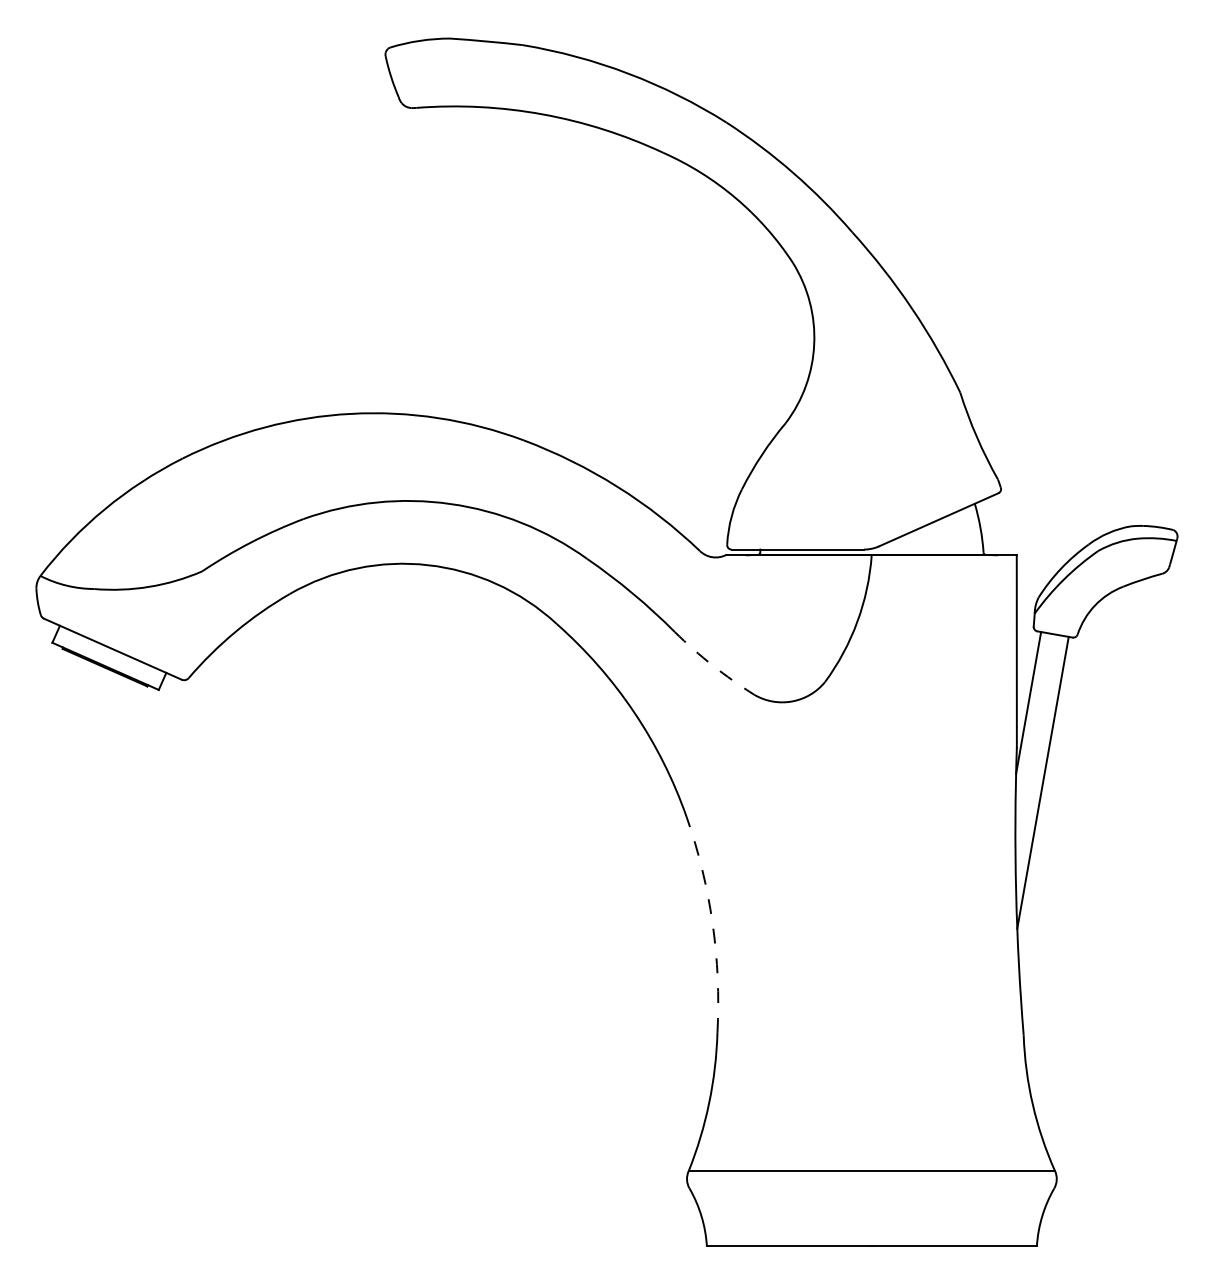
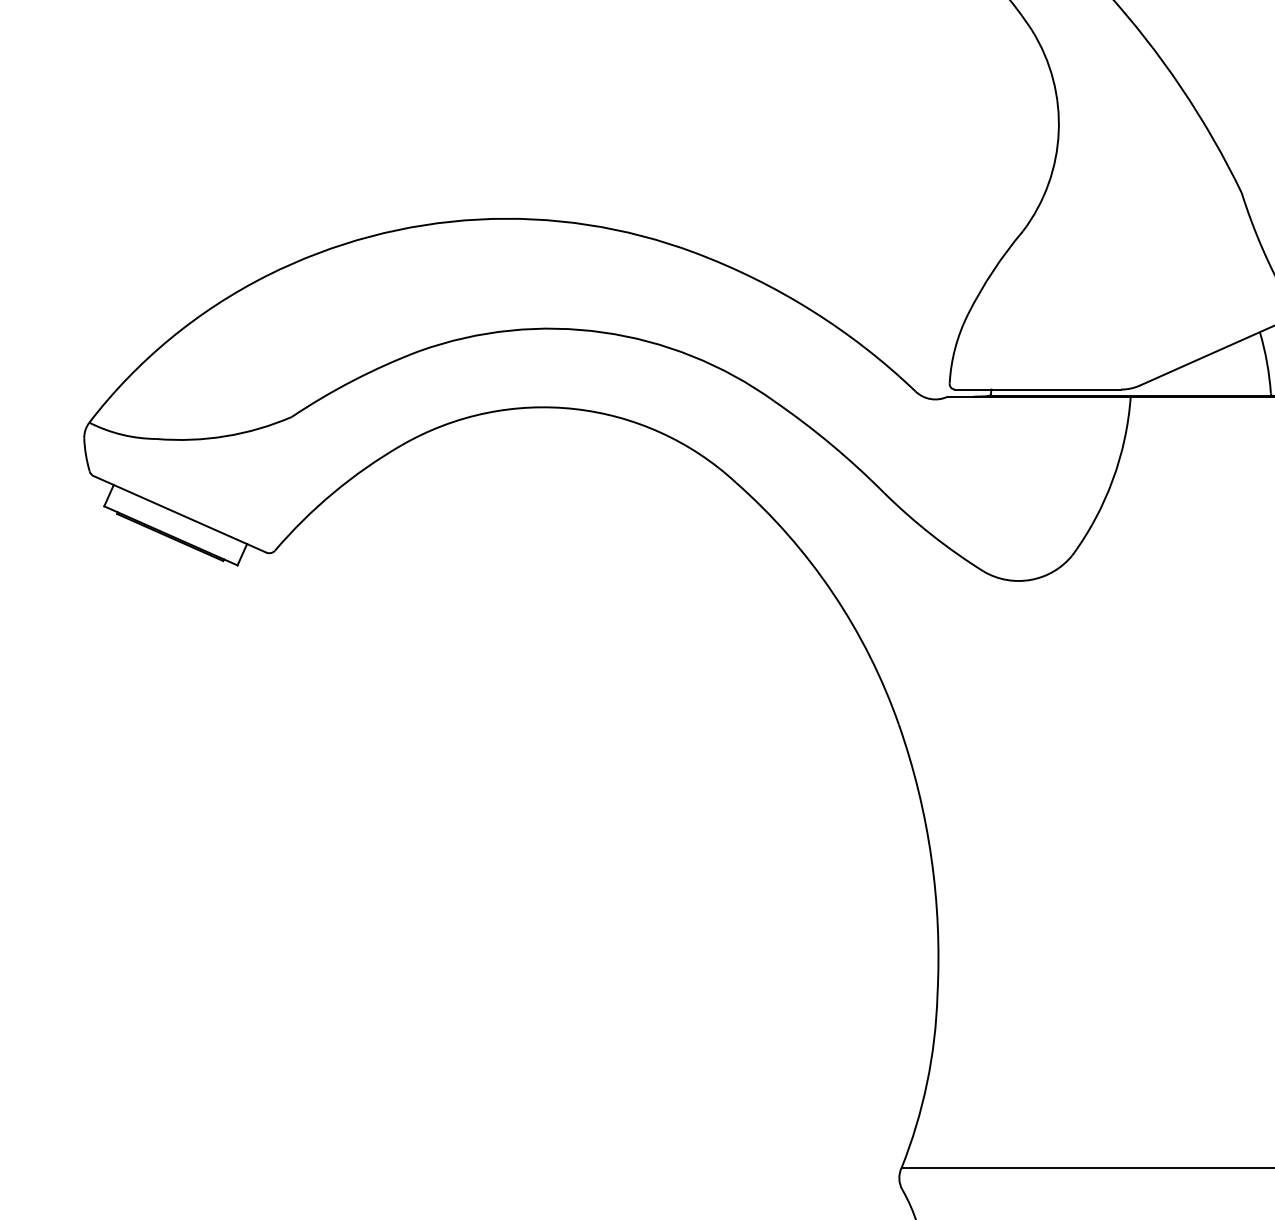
arc: (712, 665) -> (931, 534), dashed -> solid
arc: (712, 923) -> (931, 858), dashed -> solid

